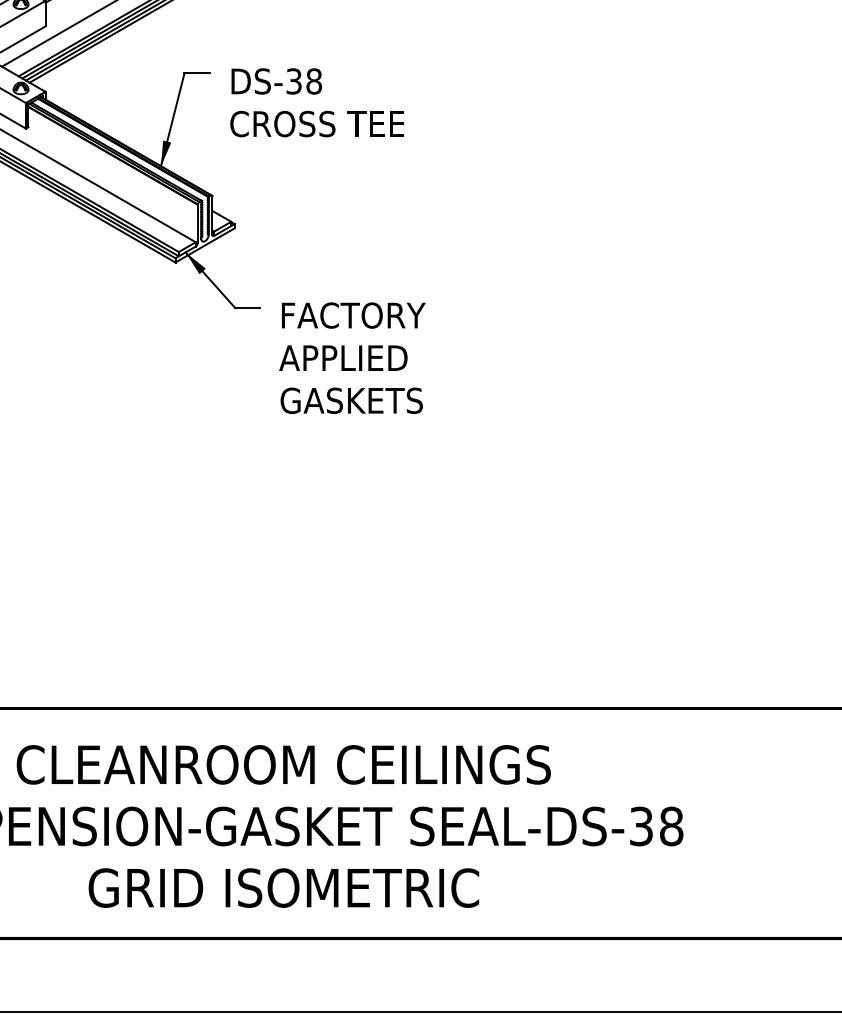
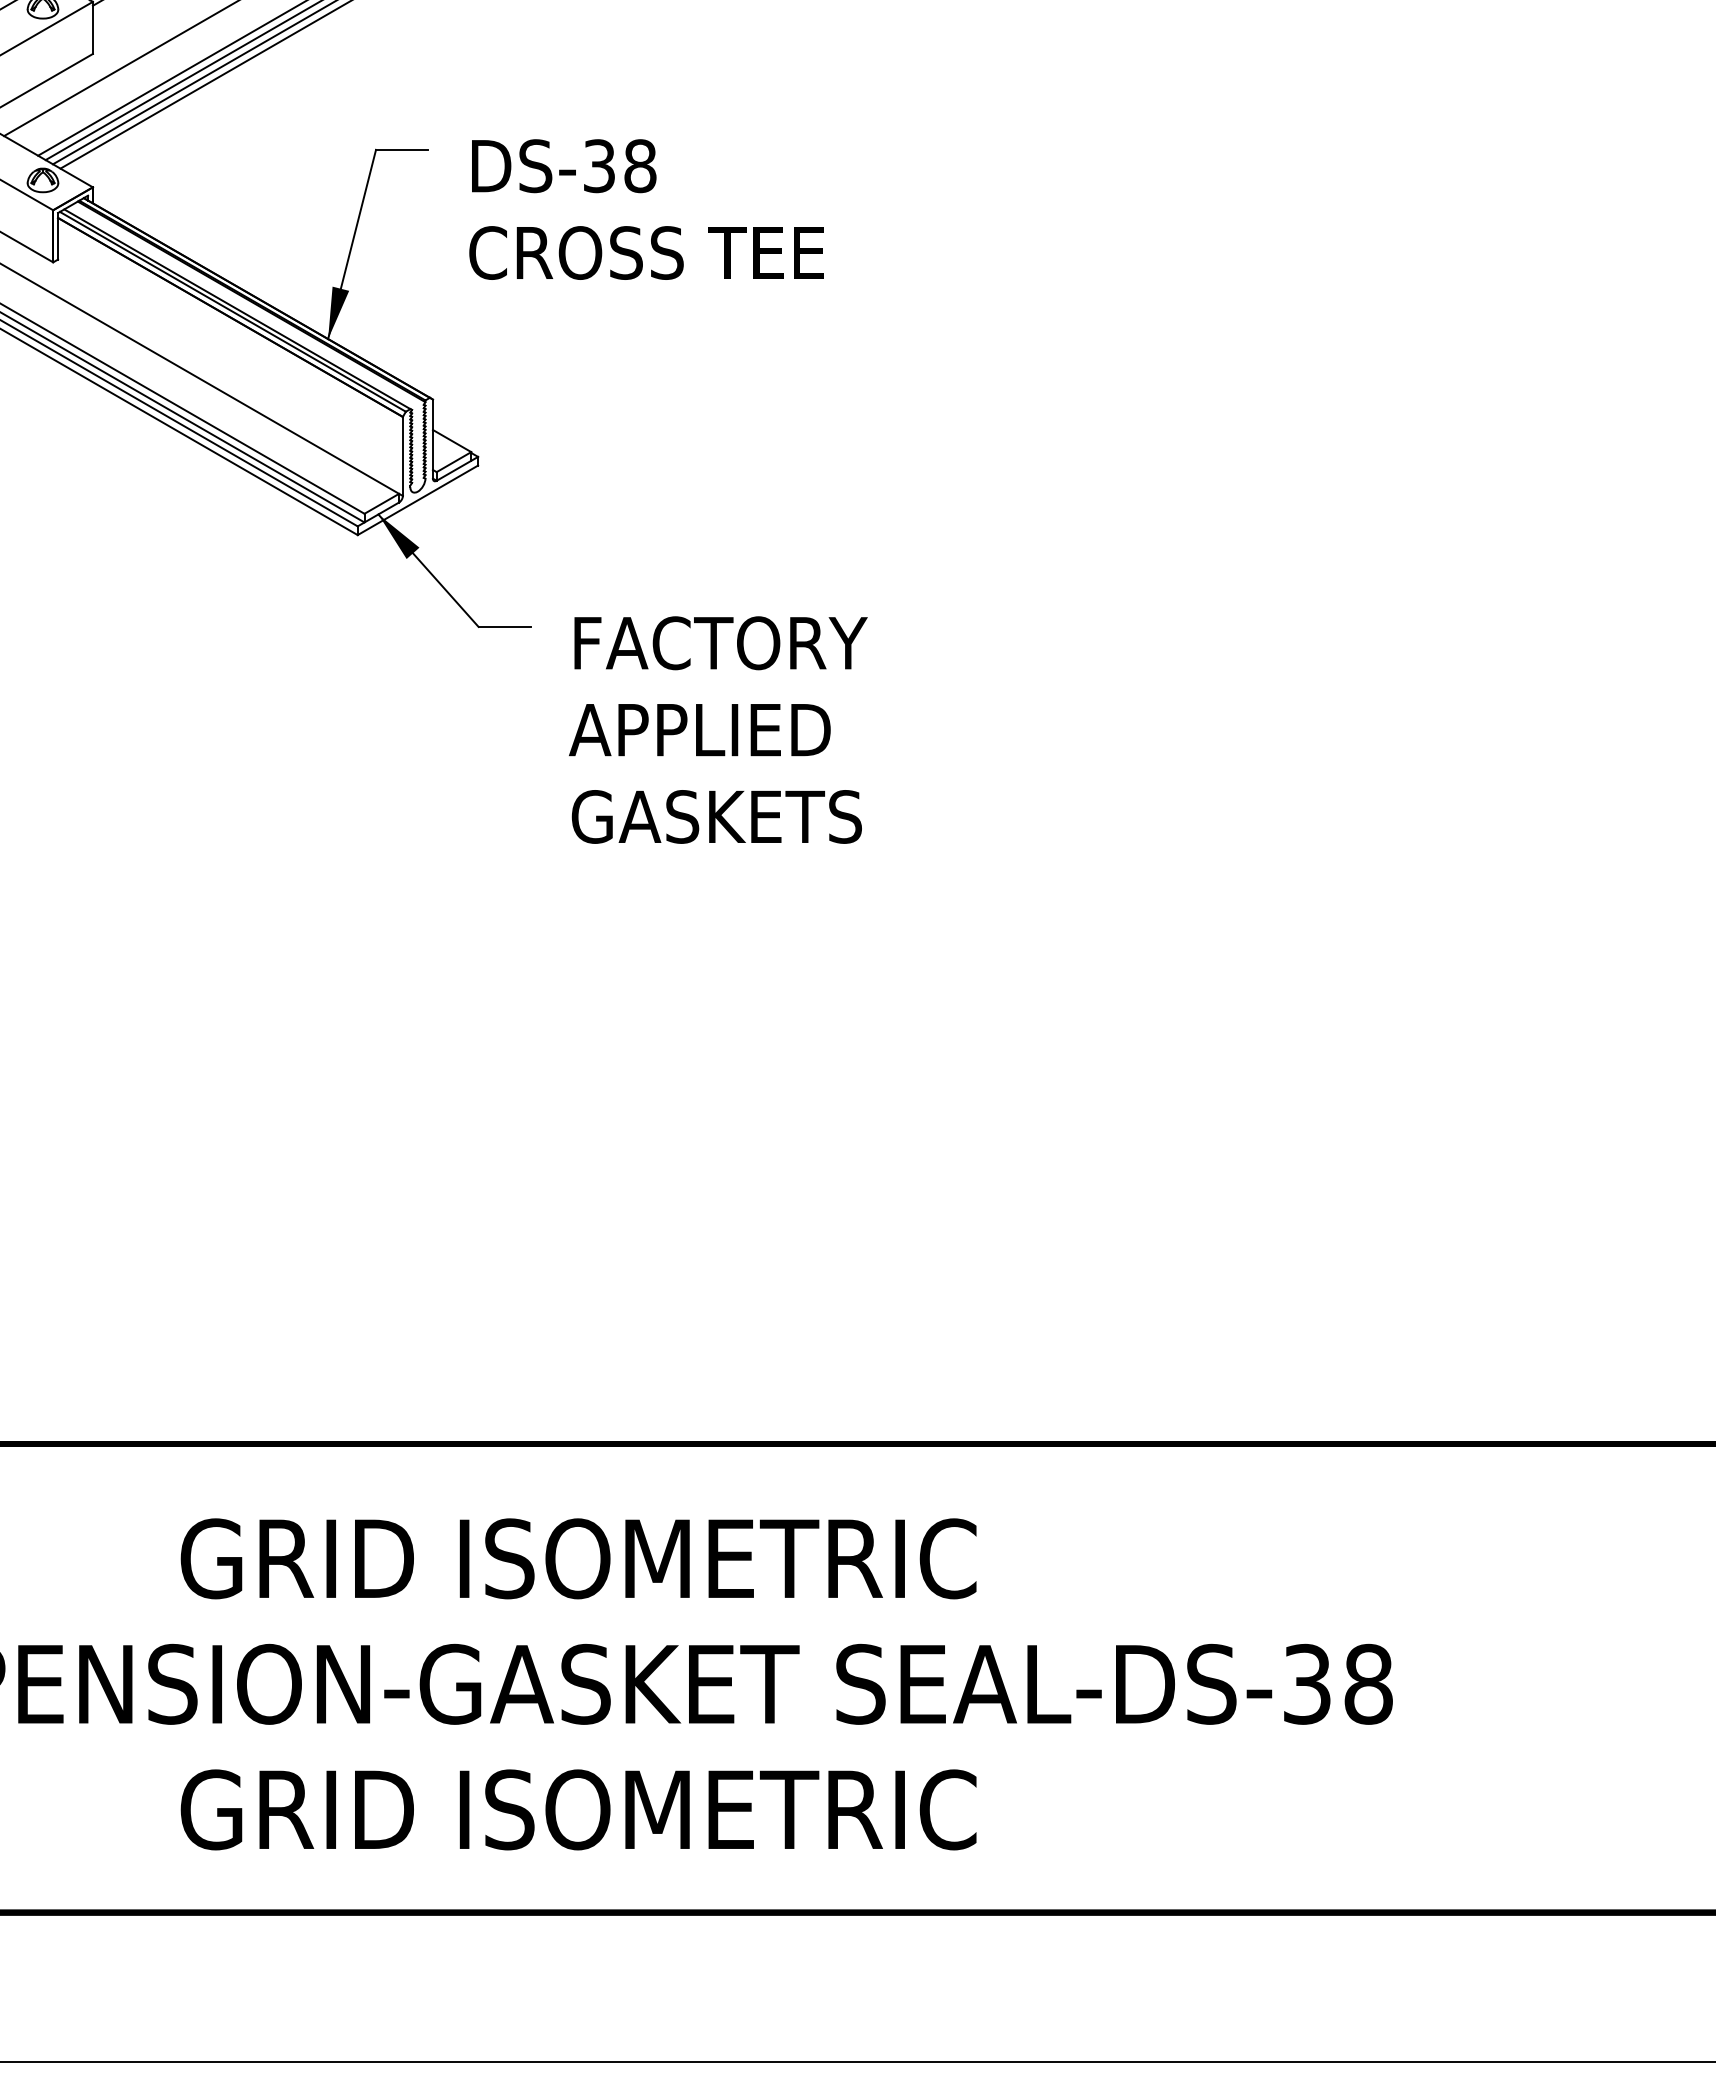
text: (283, 764) -> (577, 1558), CLEANROOM CEILINGS -> GRID ISOMETRIC

